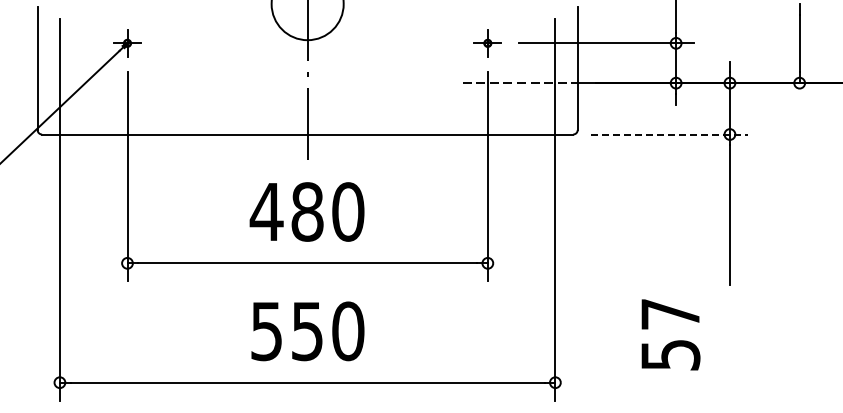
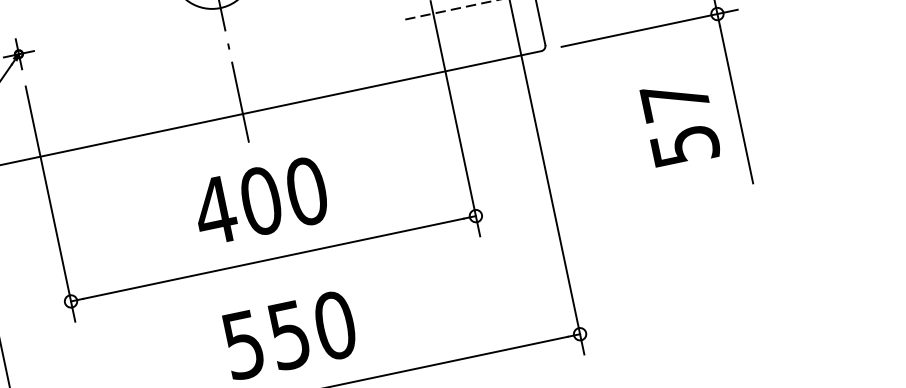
line: (670, 134) -> (650, 28), dashed -> solid
text: (307, 211) -> (261, 200), 480 -> 400
text: (670, 334) -> (680, 122), moved

